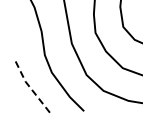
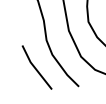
line: (31, 88) -> (35, 67), dashed -> solid

